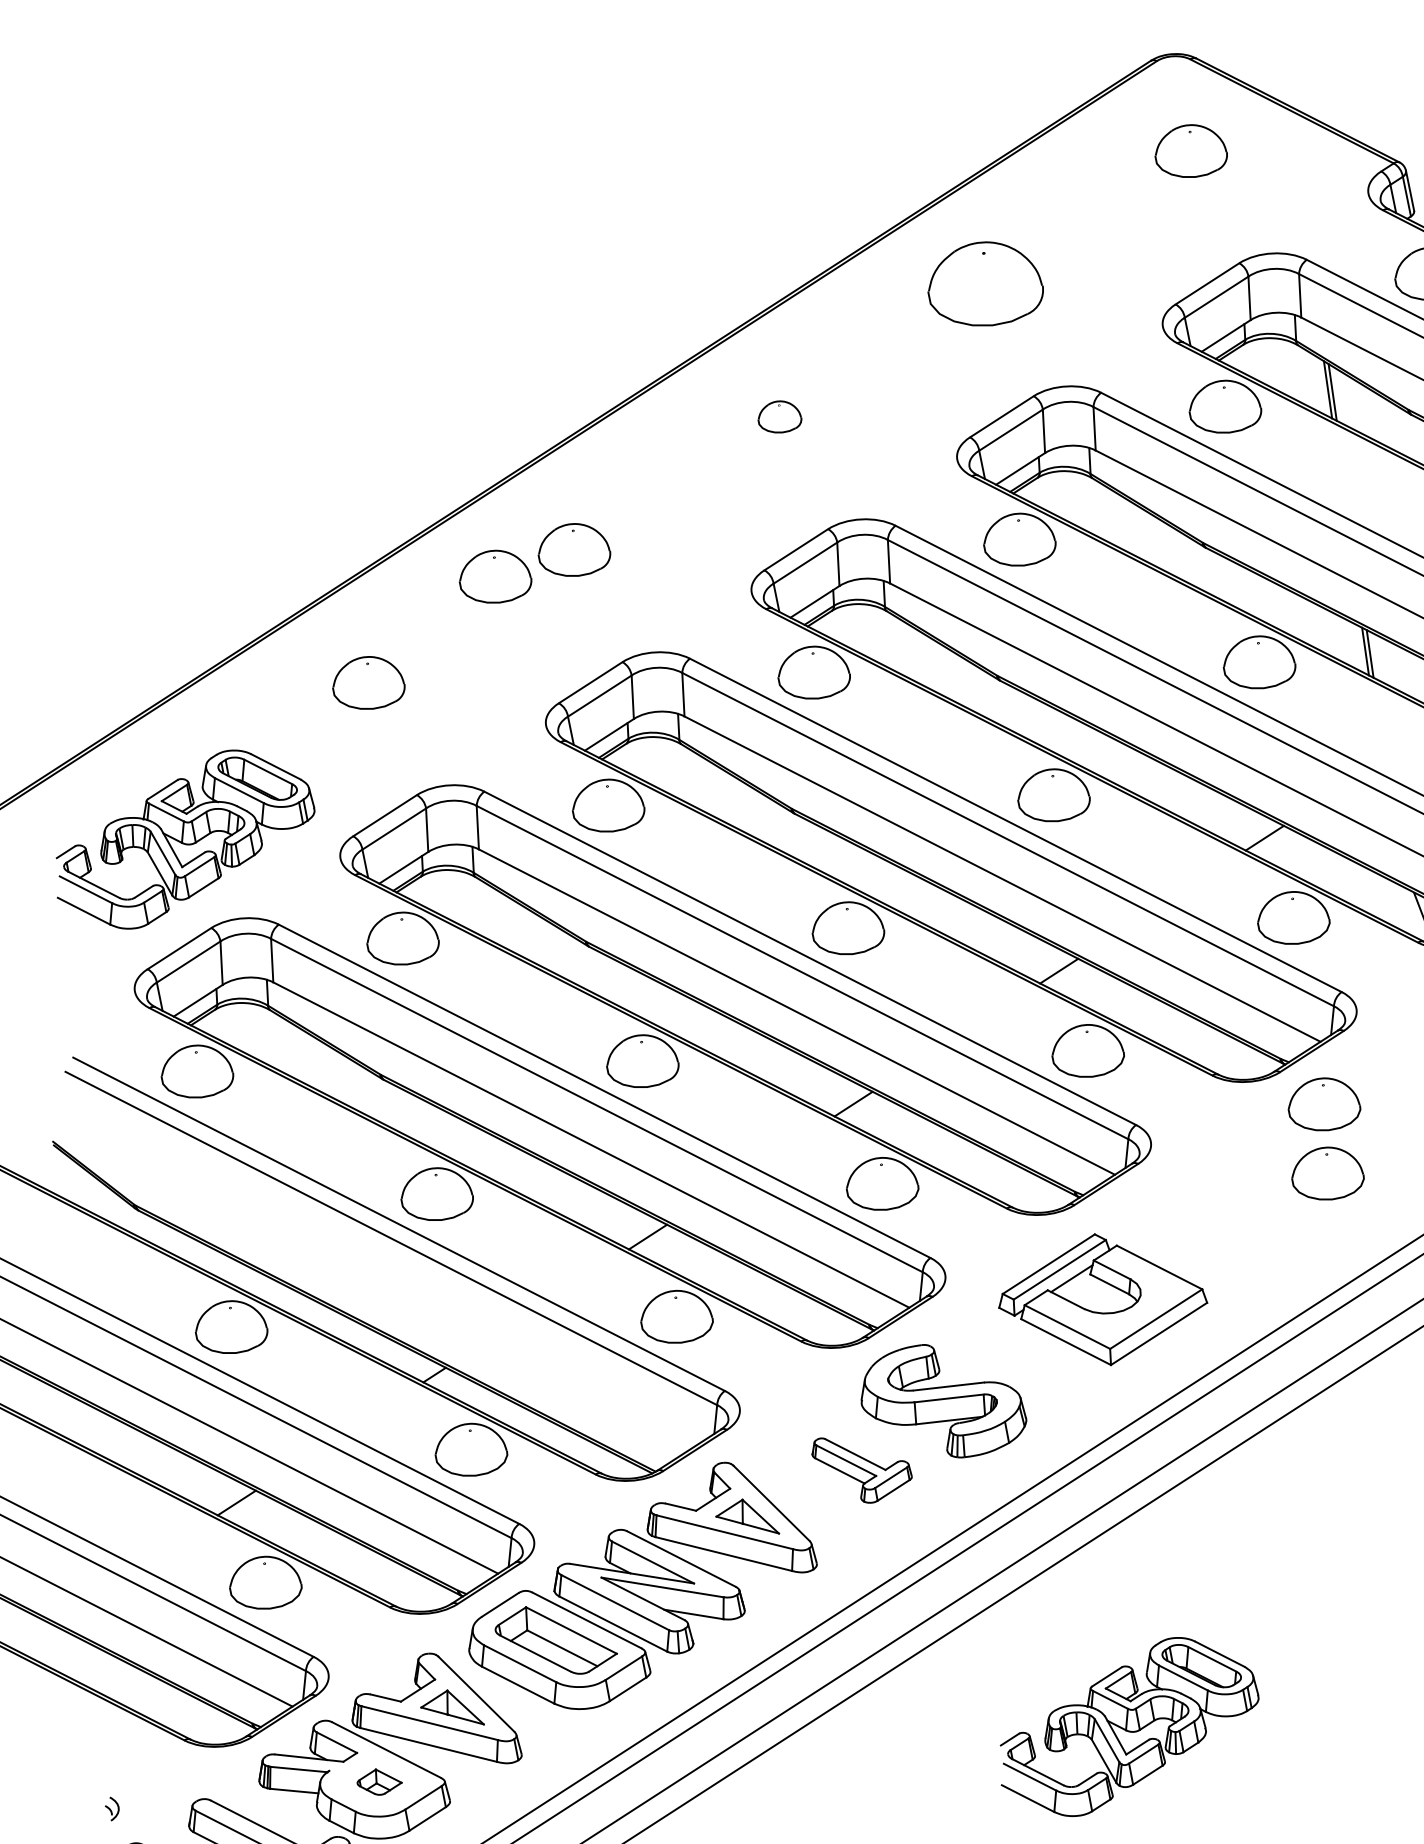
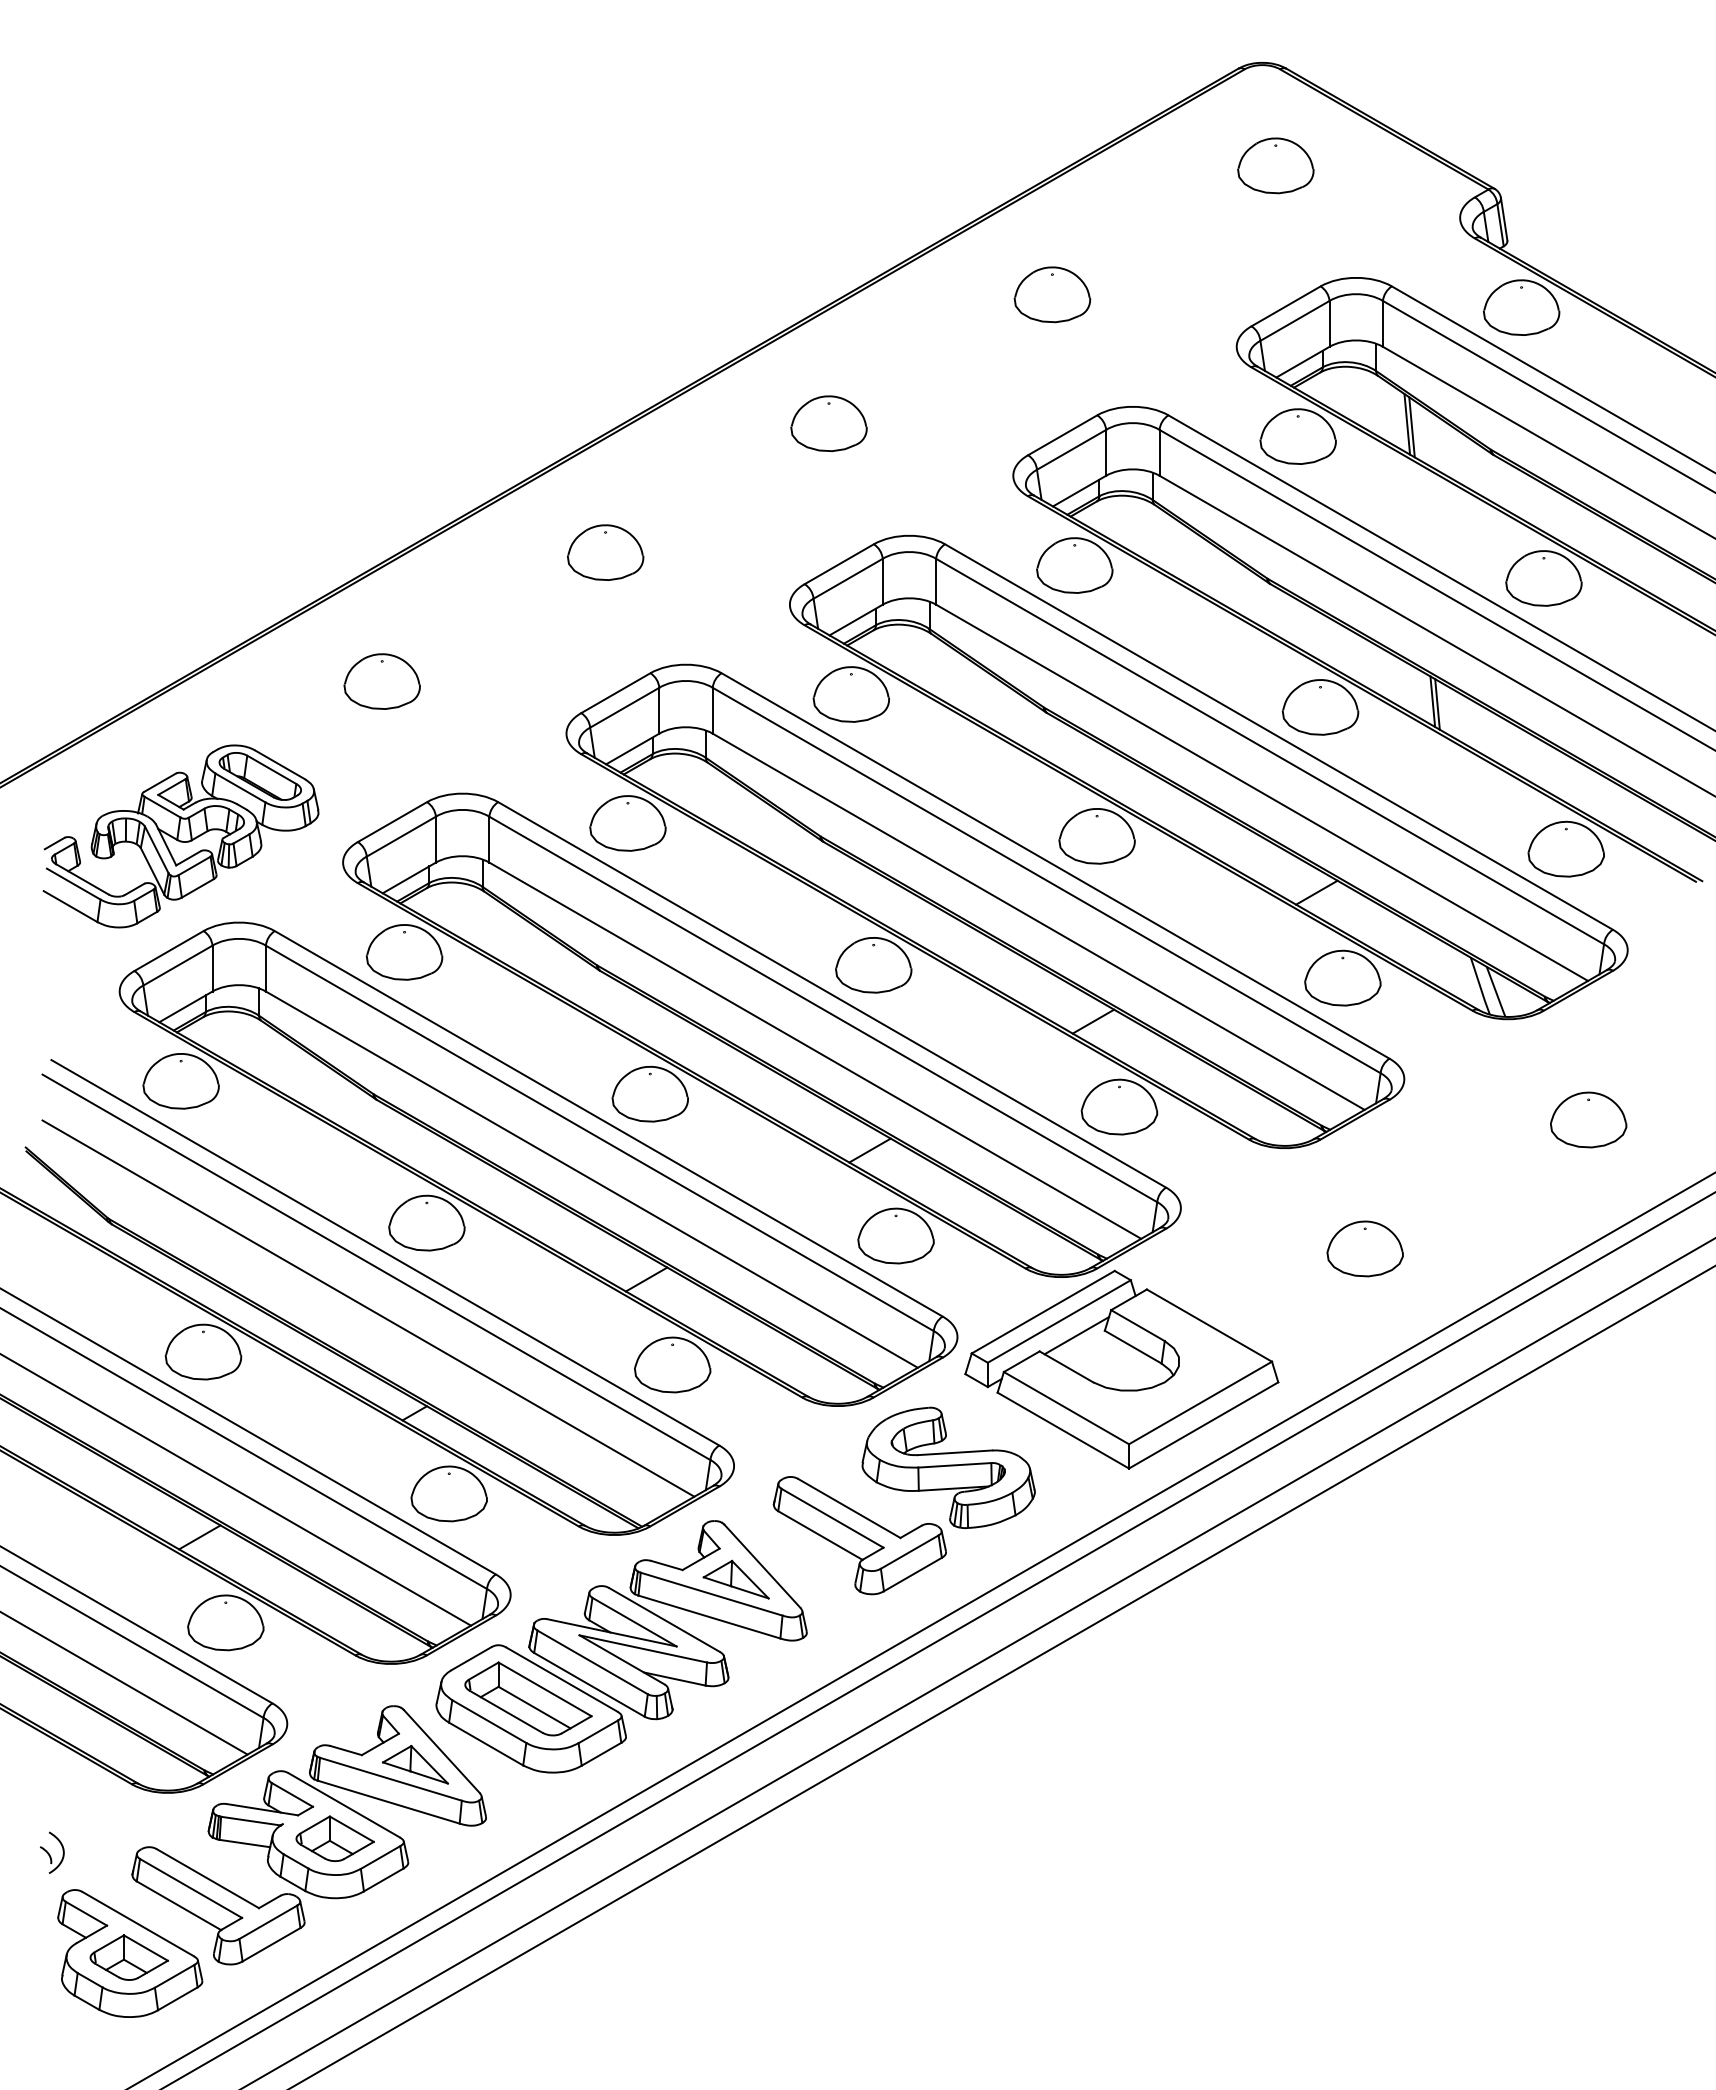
part: (985, 283) -> (1052, 294), size x0.62
part: (779, 416) -> (828, 423), size x1.67
part: (494, 576) -> (520, 576), removed
part: (1323, 1104) -> (1364, 1175), removed
line: (385, 1277) -> (368, 1308), added
part: (1102, 1299) -> (1121, 1369), size x1.43
part: (862, 1469) -> (859, 1535), size x1.67
part: (1128, 1726) -> (1126, 1820), removed
part: (378, 1781) -> (334, 1838), size x1.67
part: (112, 1808) -> (52, 1852), size x1.67

